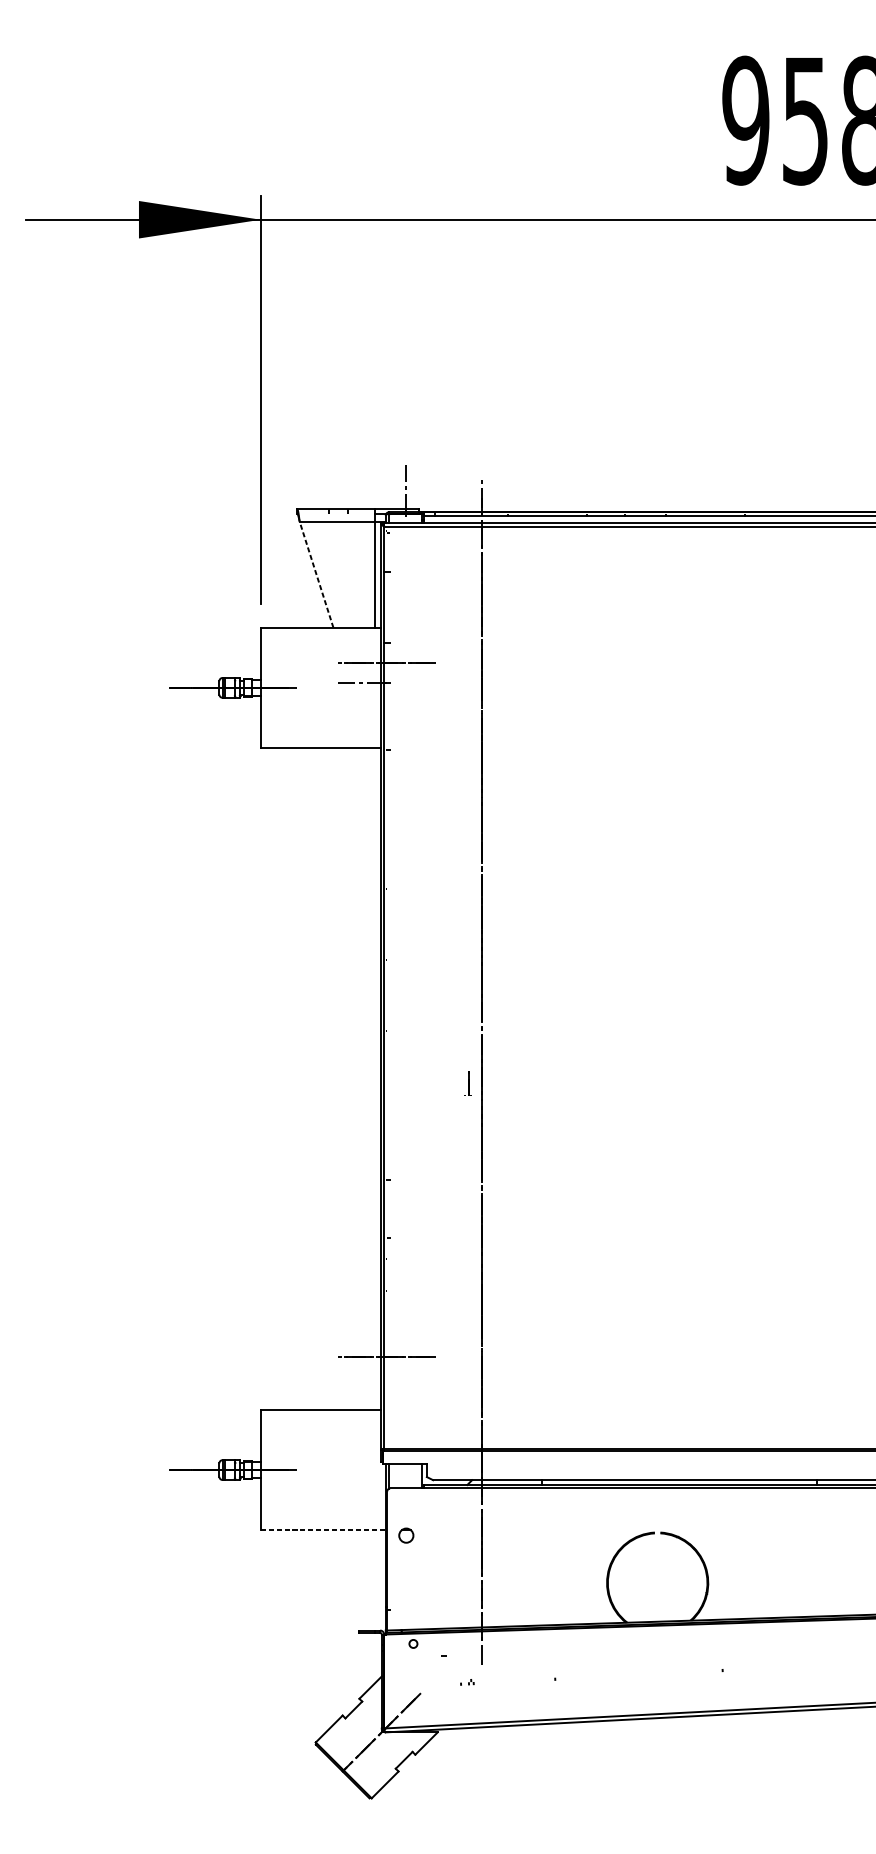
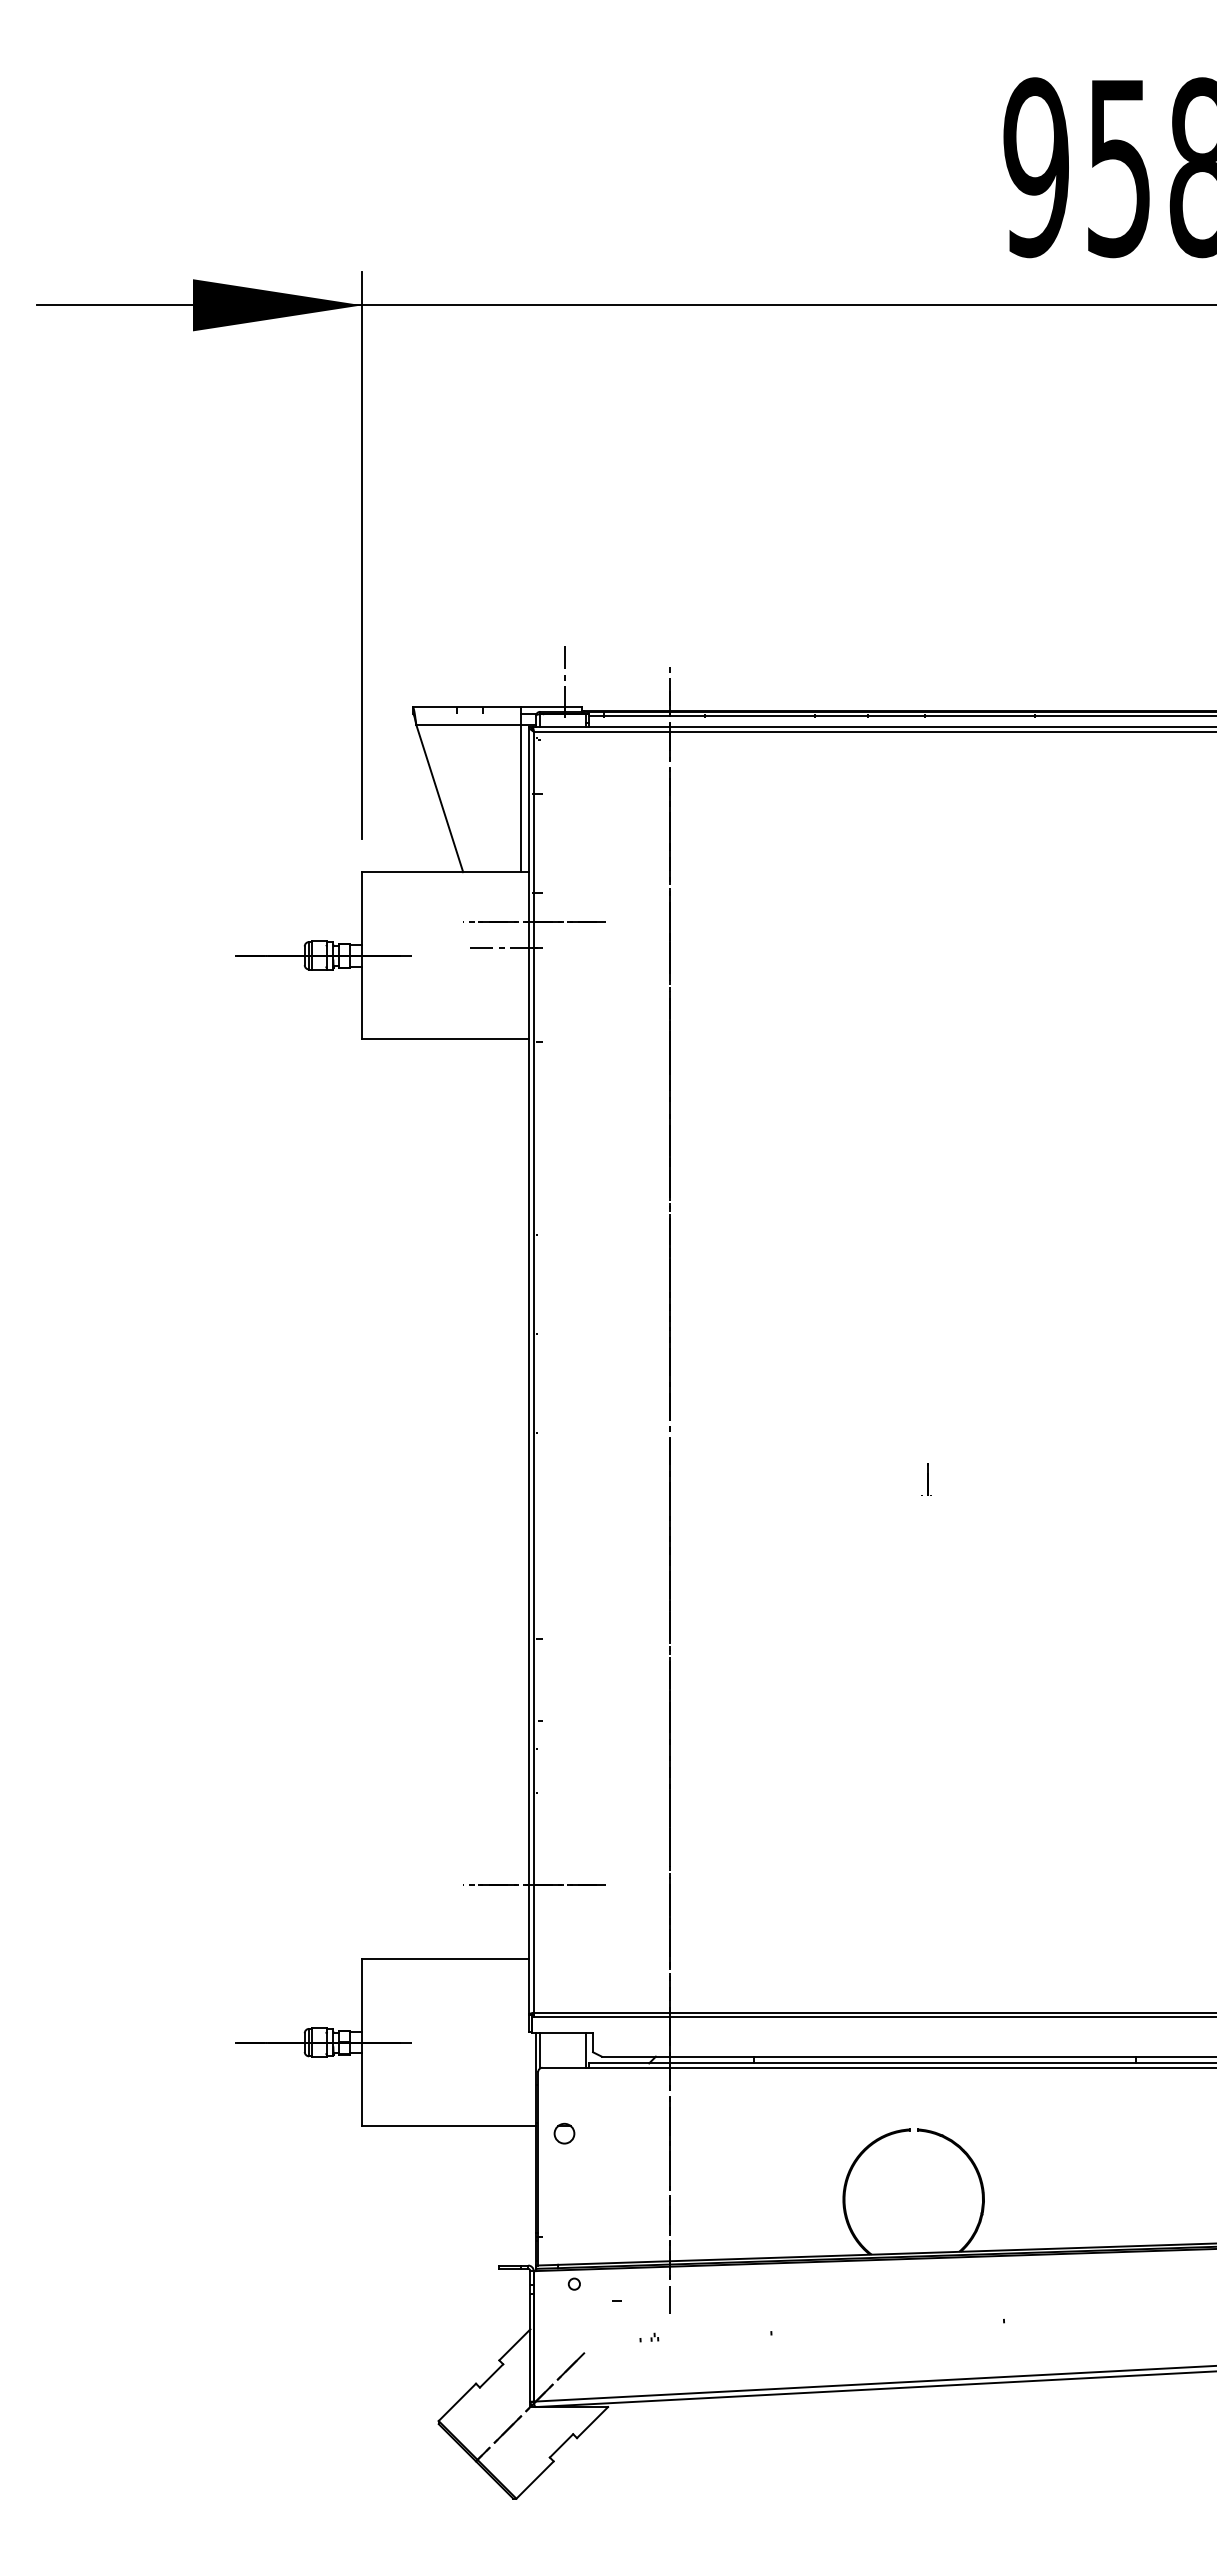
line: (316, 573) -> (439, 797), dashed -> solid
part: (468, 1083) -> (926, 1479), moved
line: (323, 1530) -> (449, 2126), dashed -> solid

